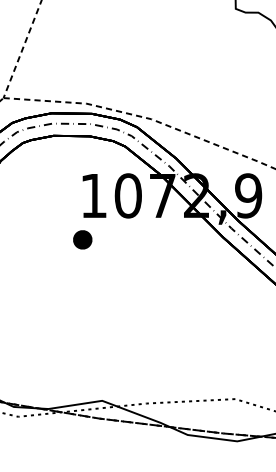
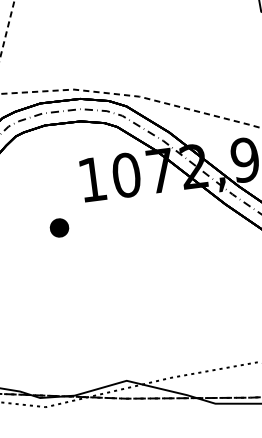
part: (82, 239) -> (59, 227), moved

